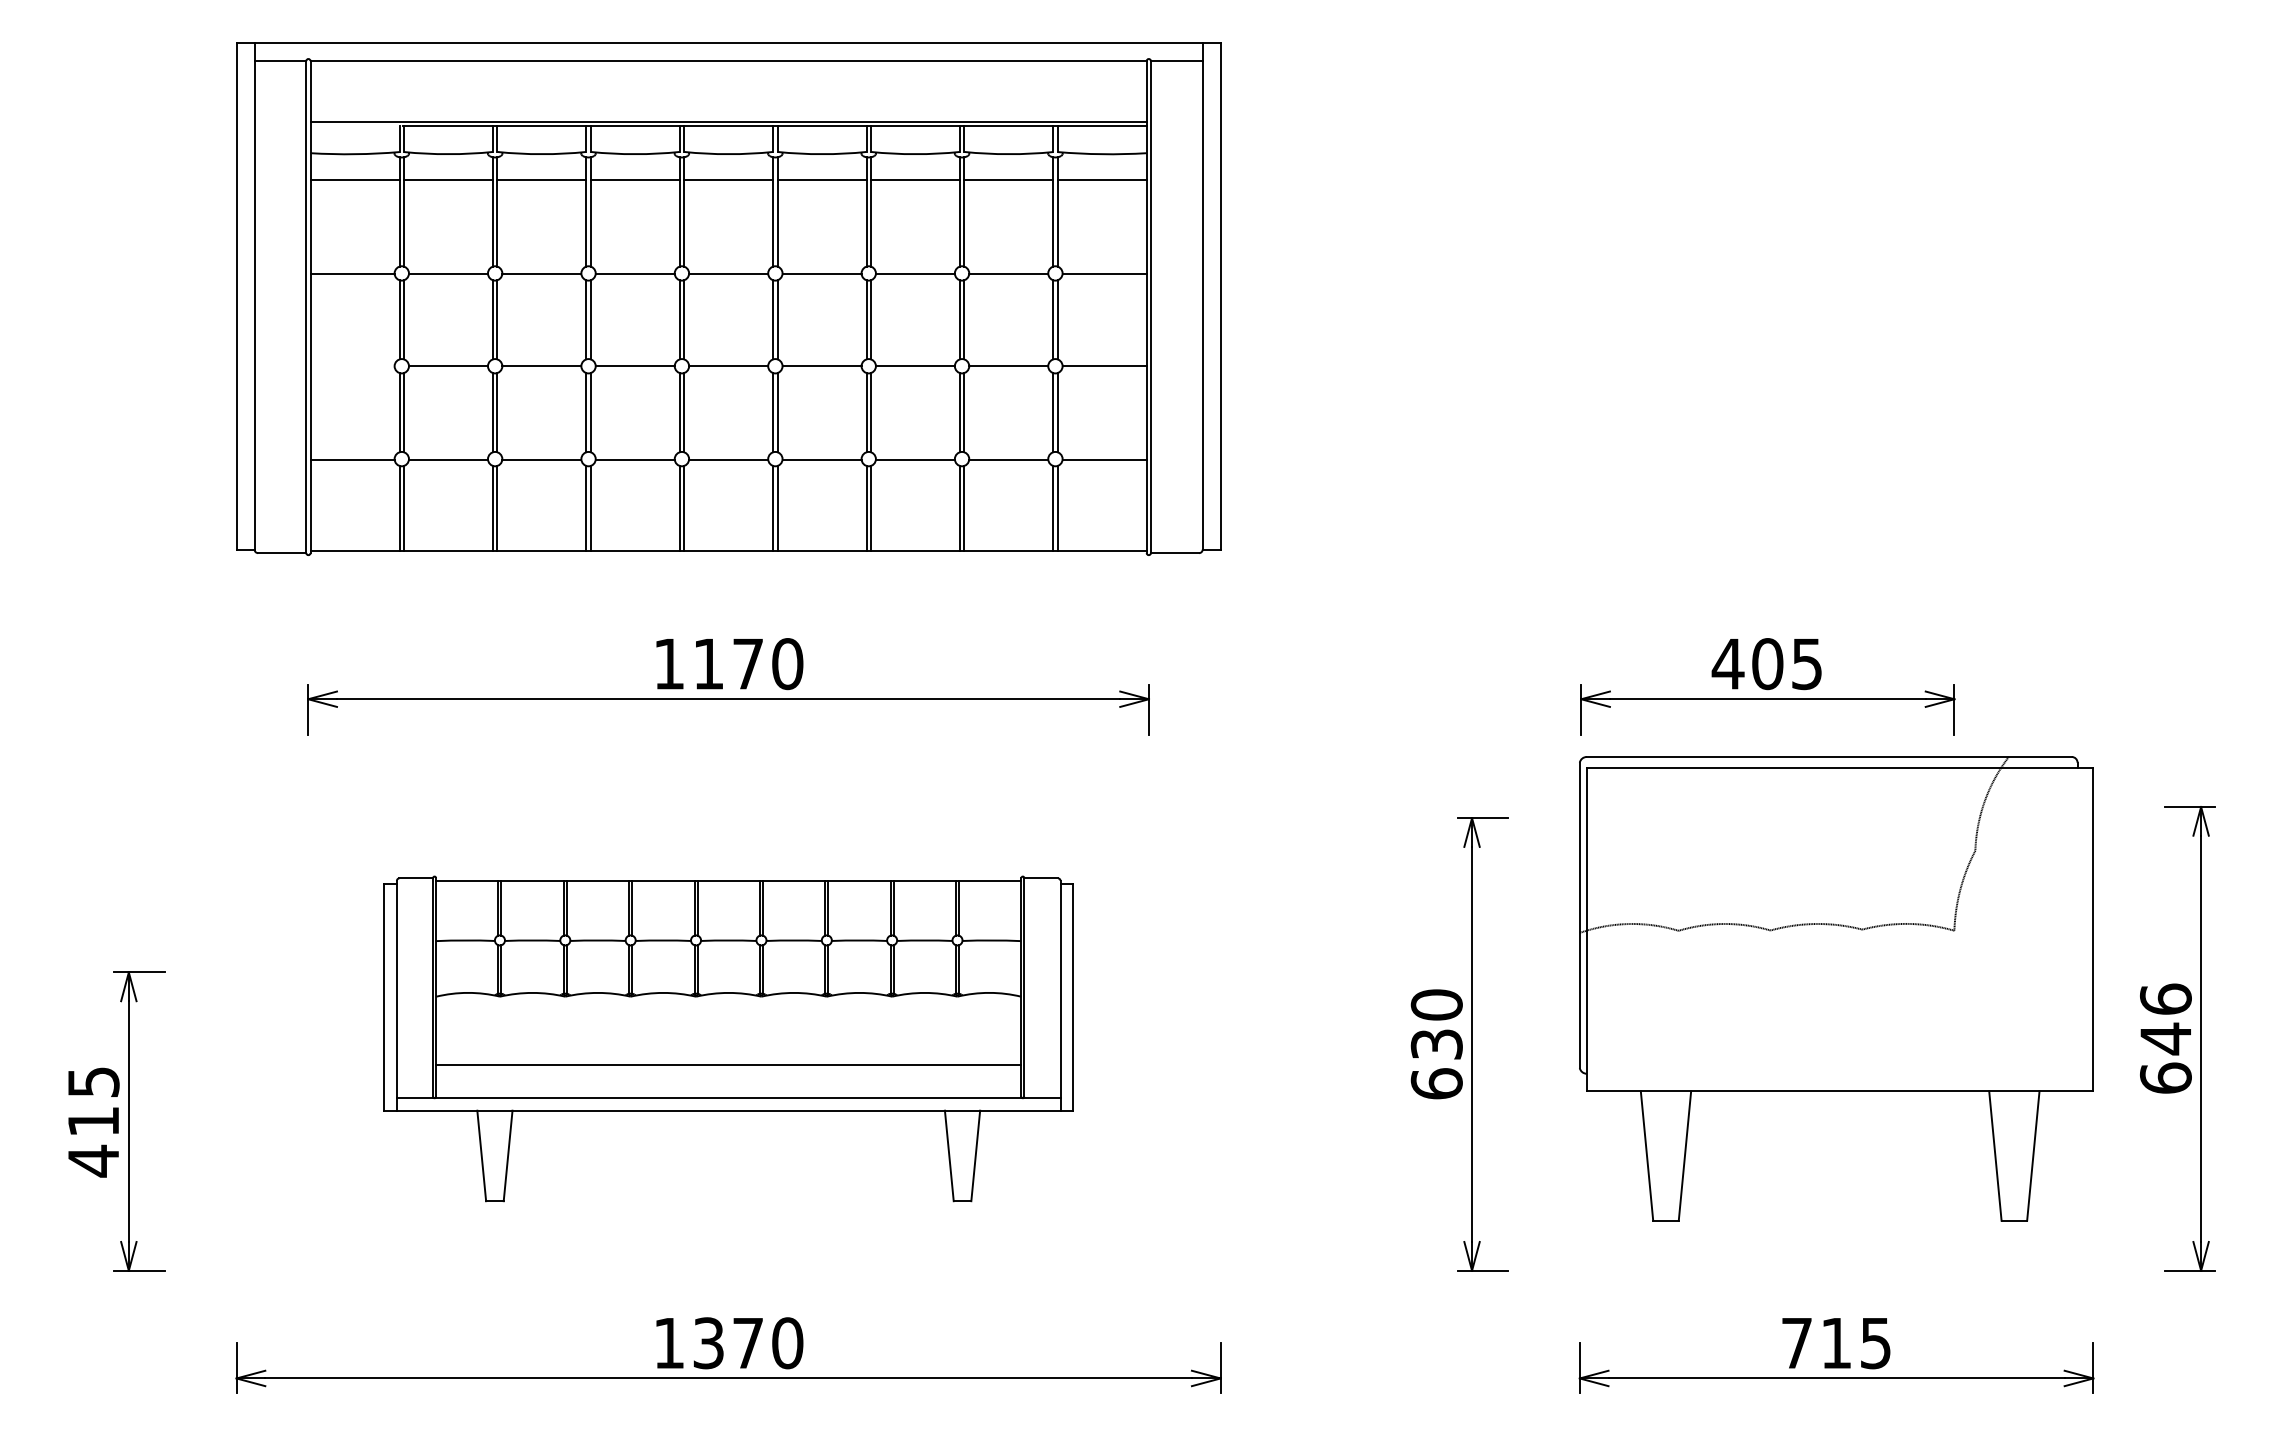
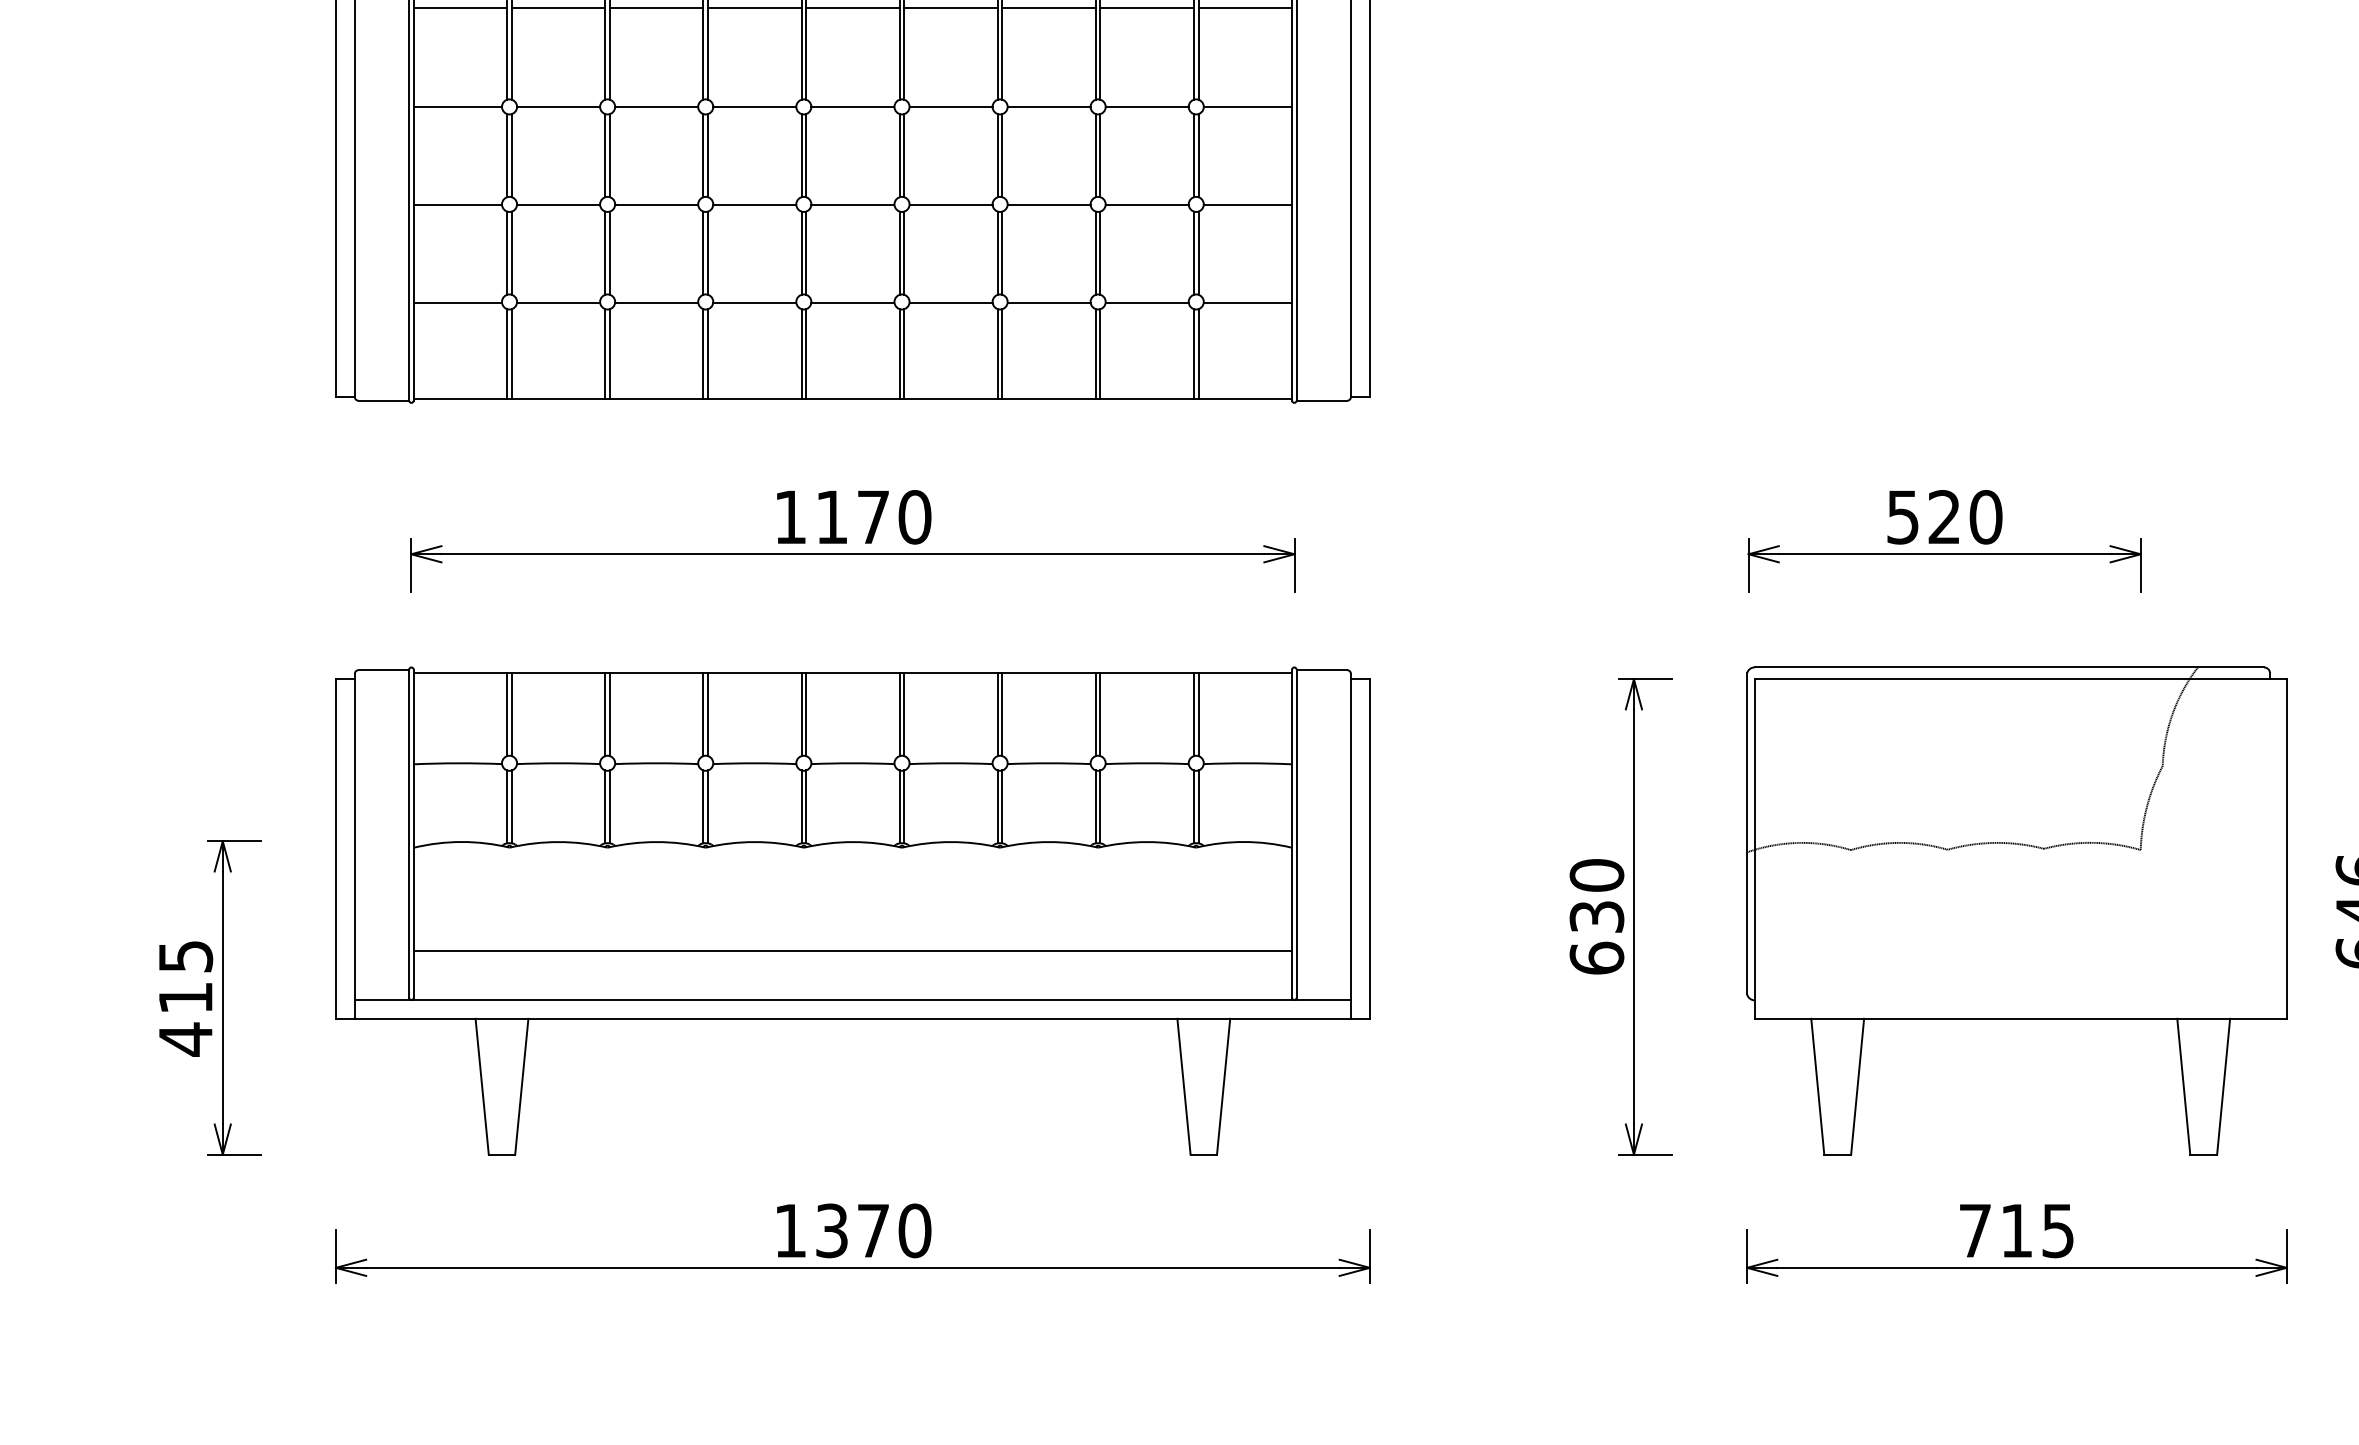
line: (352, 366) -> (457, 204), added
text: (1766, 664) -> (1943, 517), 405 -> 520
part: (1836, 988) -> (2016, 910), moved
part: (728, 1038) -> (852, 910), size x1.43

